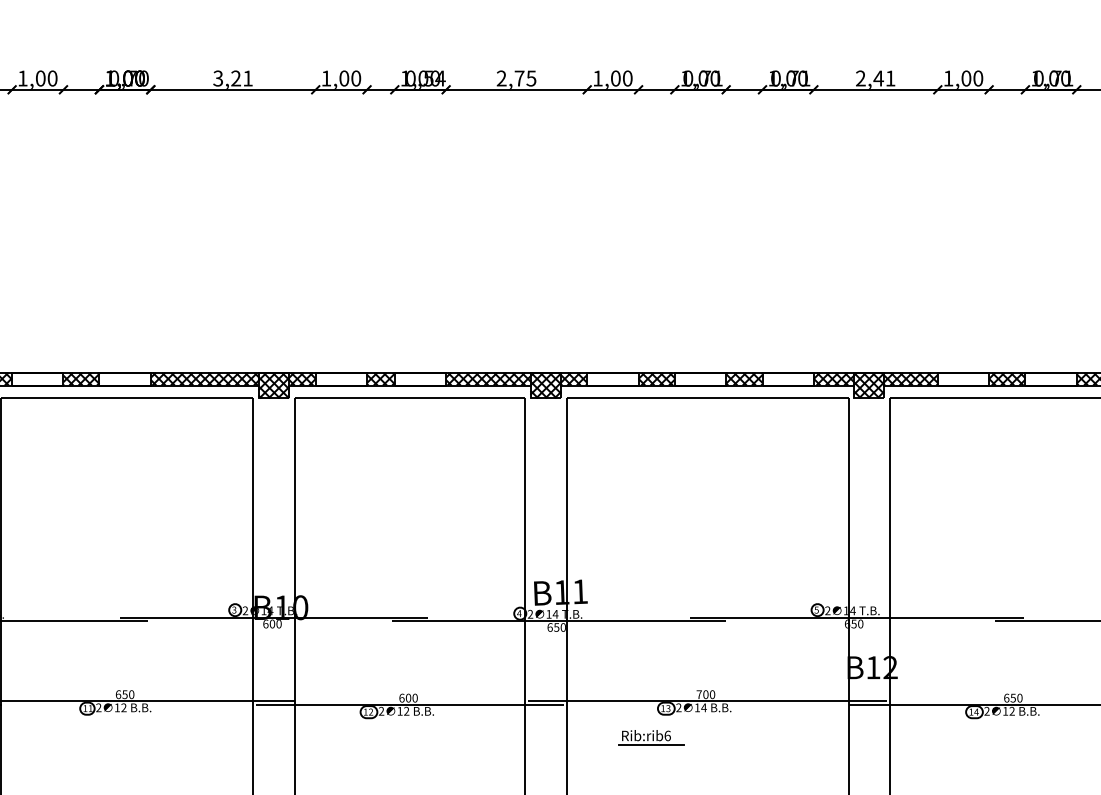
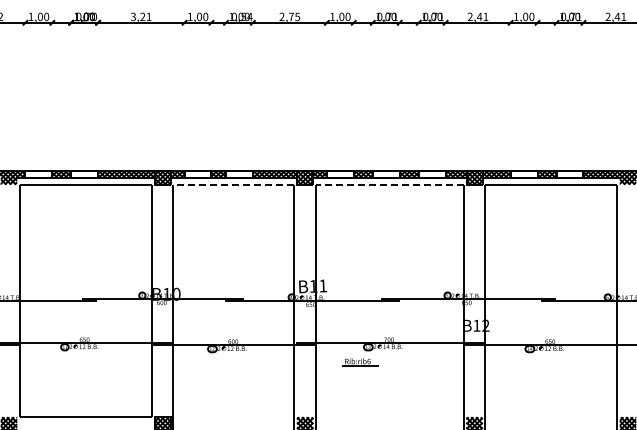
line: (409, 398) -> (233, 184), solid -> dashed
line: (706, 398) -> (389, 184), solid -> dashed

